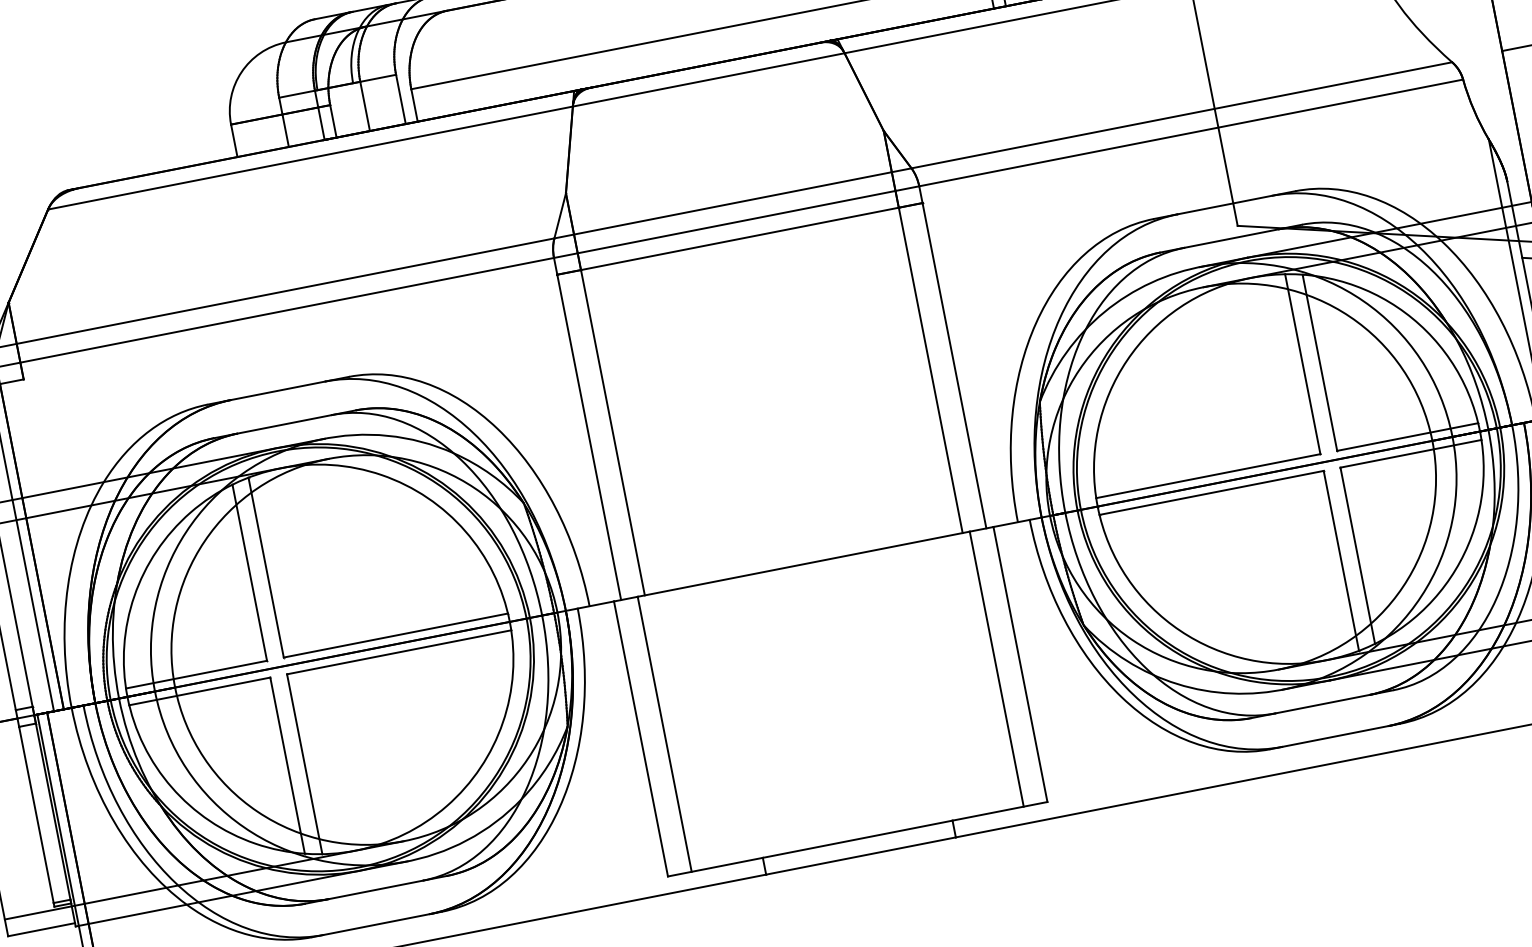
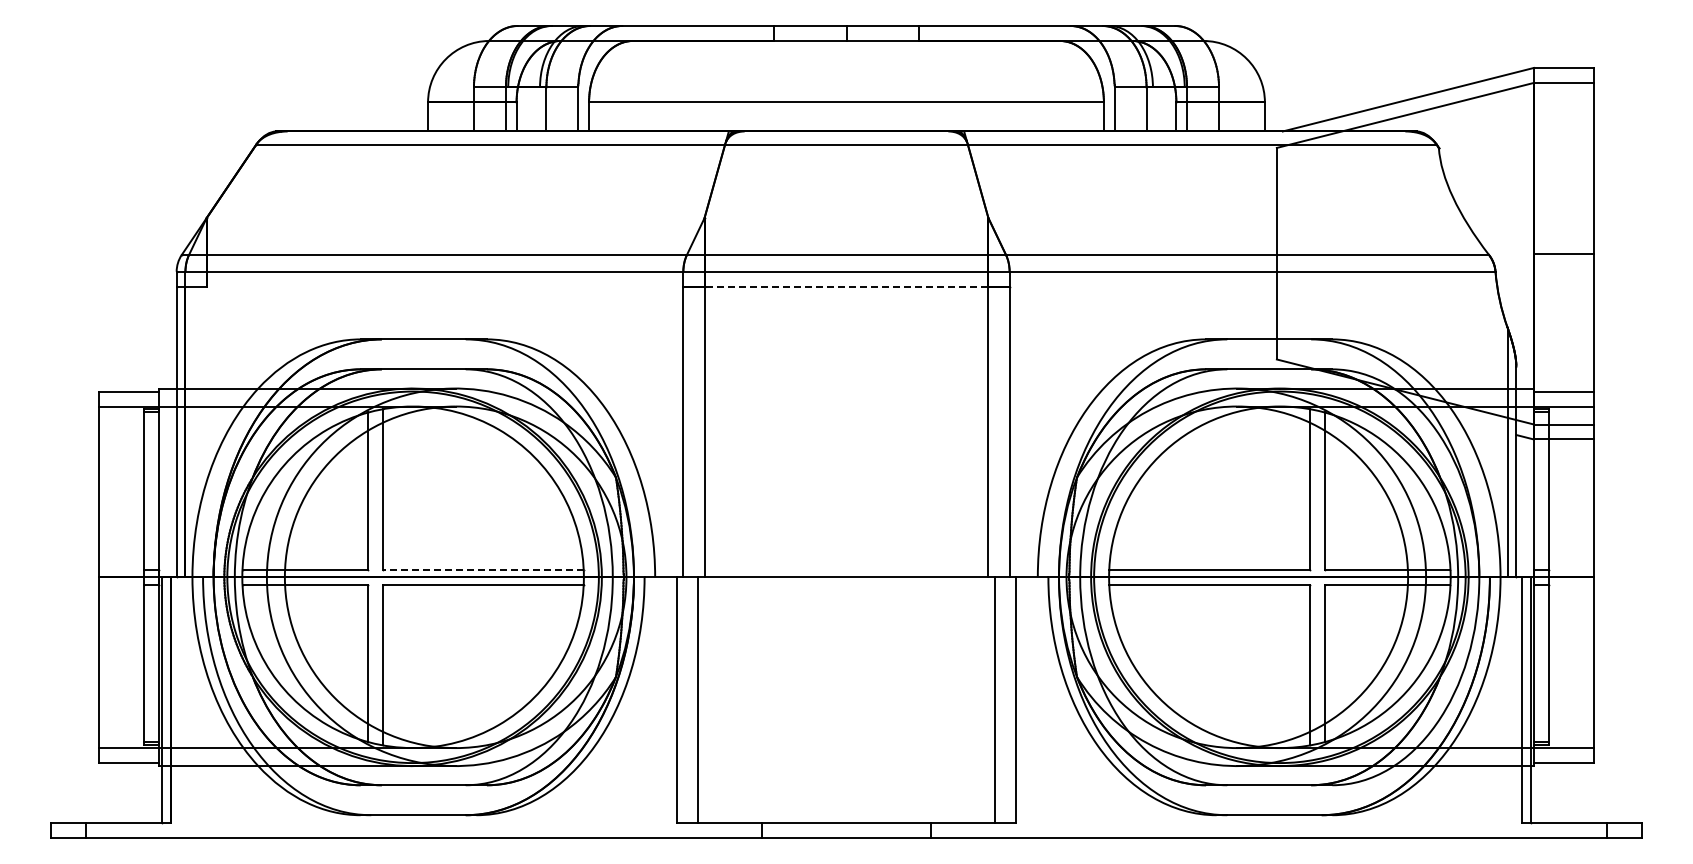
line: (739, 238) -> (846, 286), solid -> dashed
line: (395, 635) -> (483, 569), solid -> dashed

